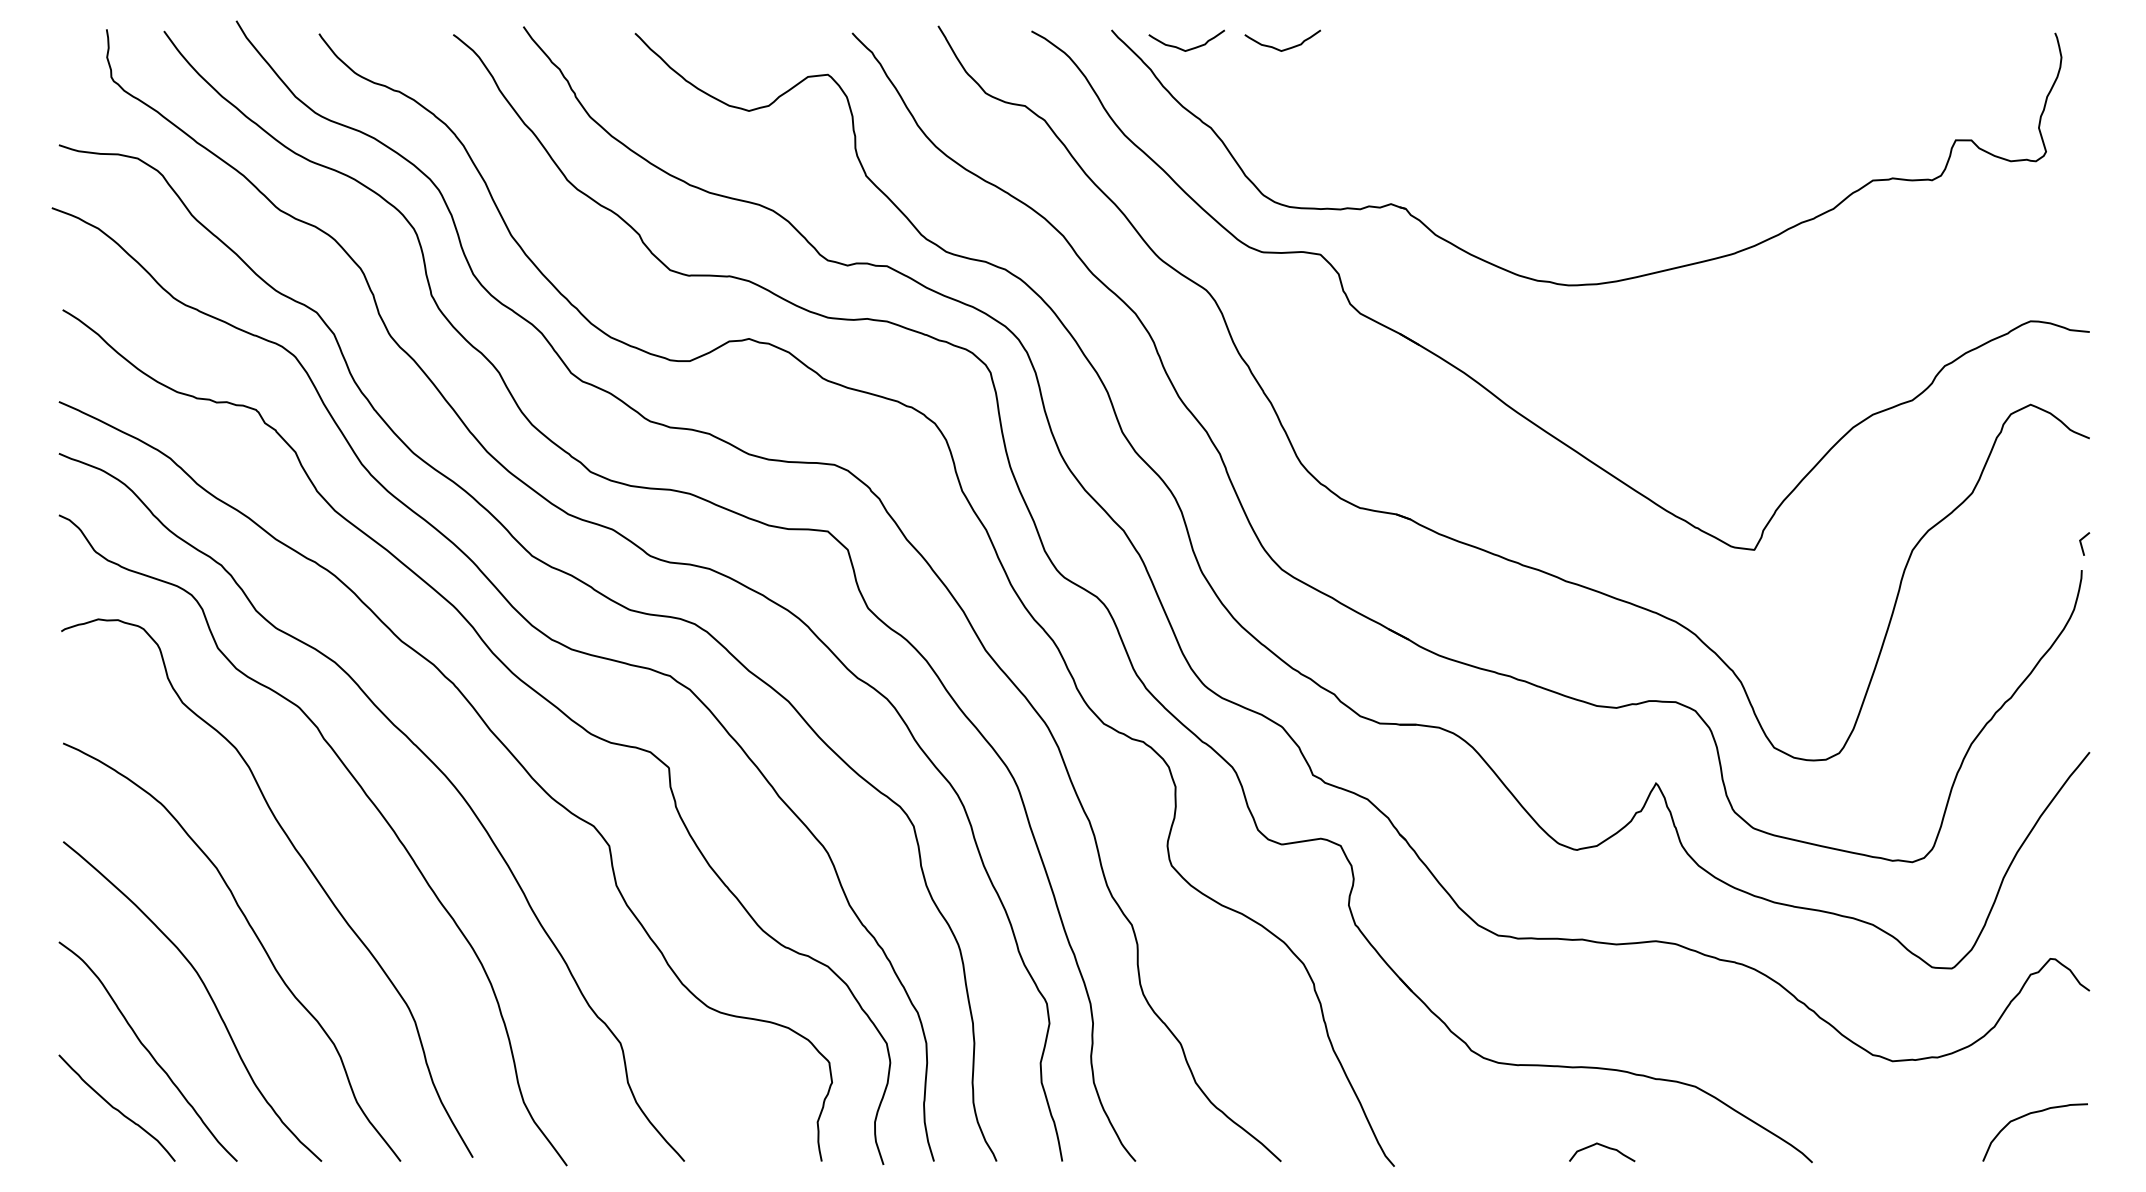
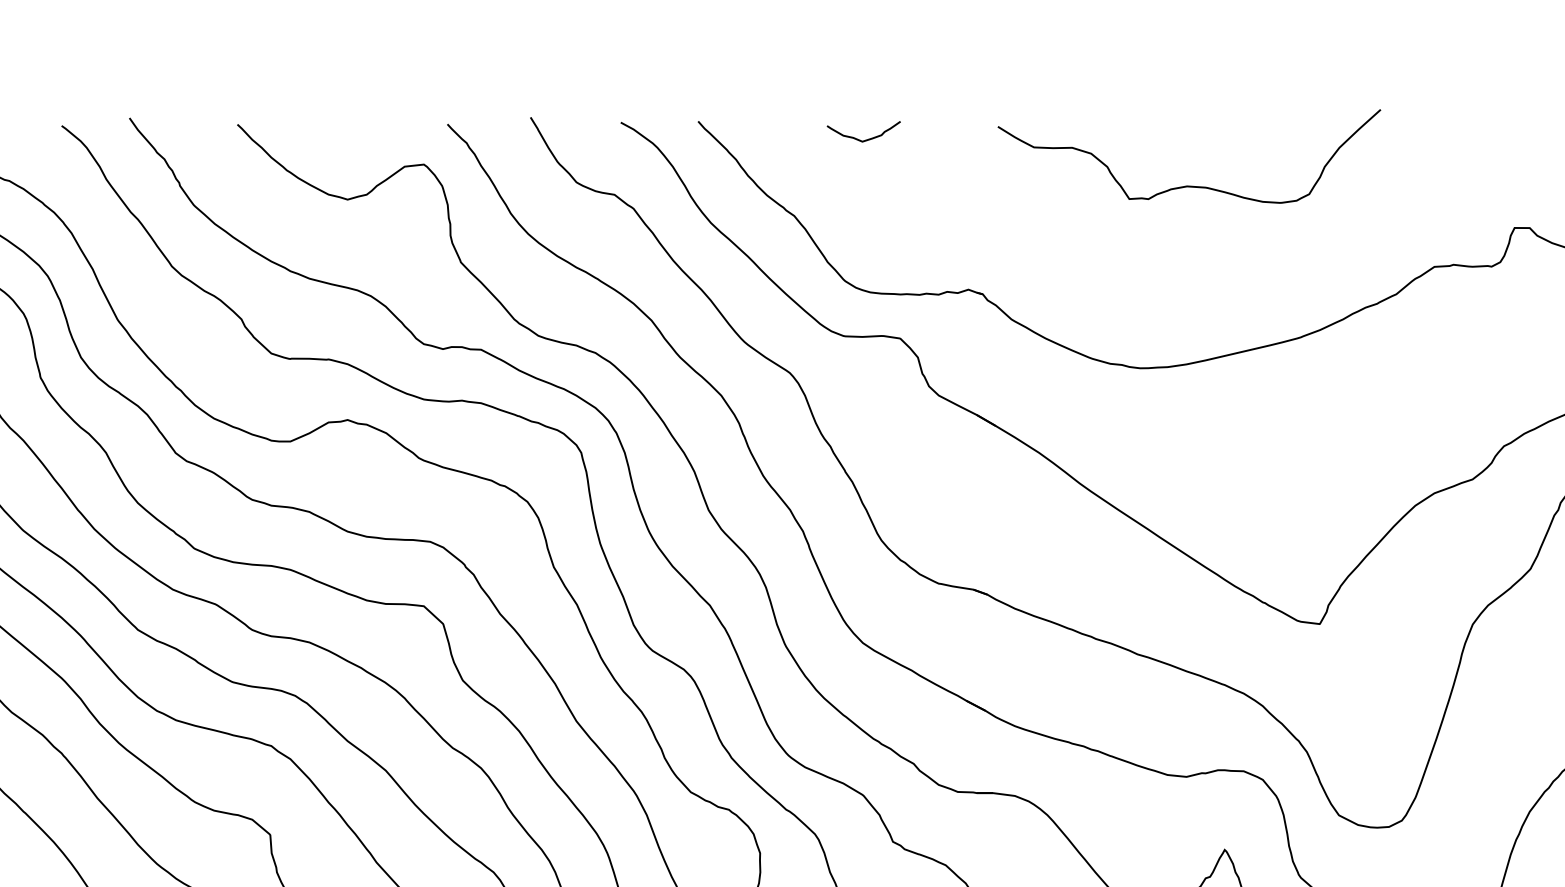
curve: (1189, 48) -> (773, 139), removed
curve: (1619, 96) -> (1189, 185), added

